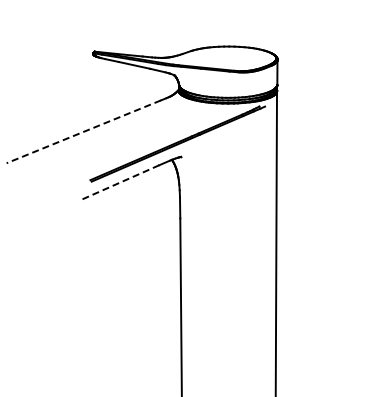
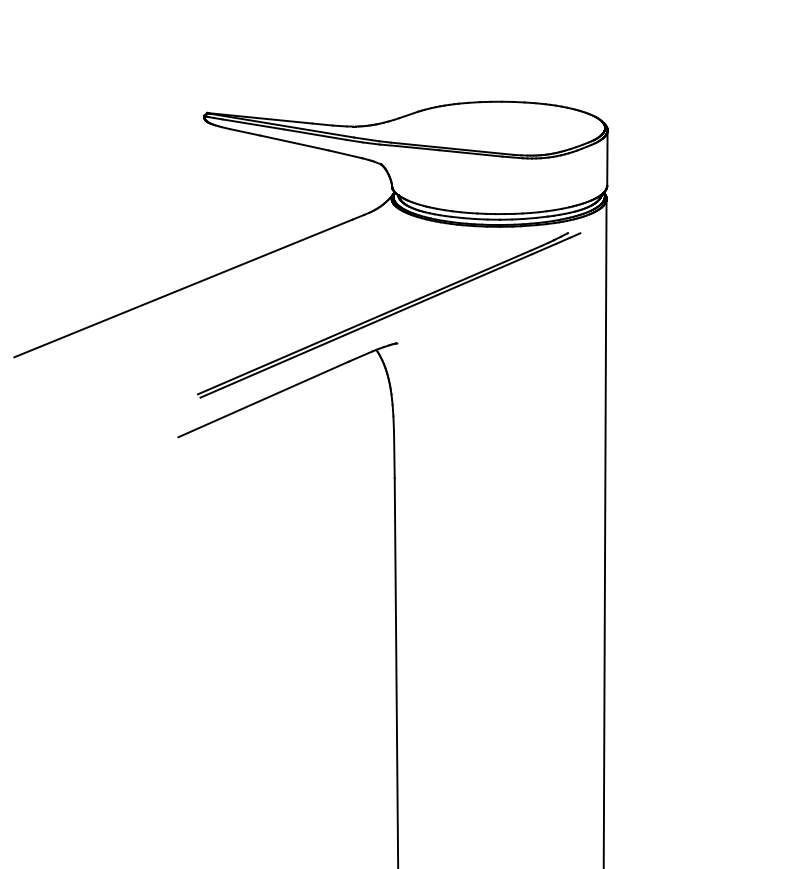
line: (83, 132) -> (182, 289), dashed -> solid
line: (120, 182) -> (263, 399), dashed -> solid

